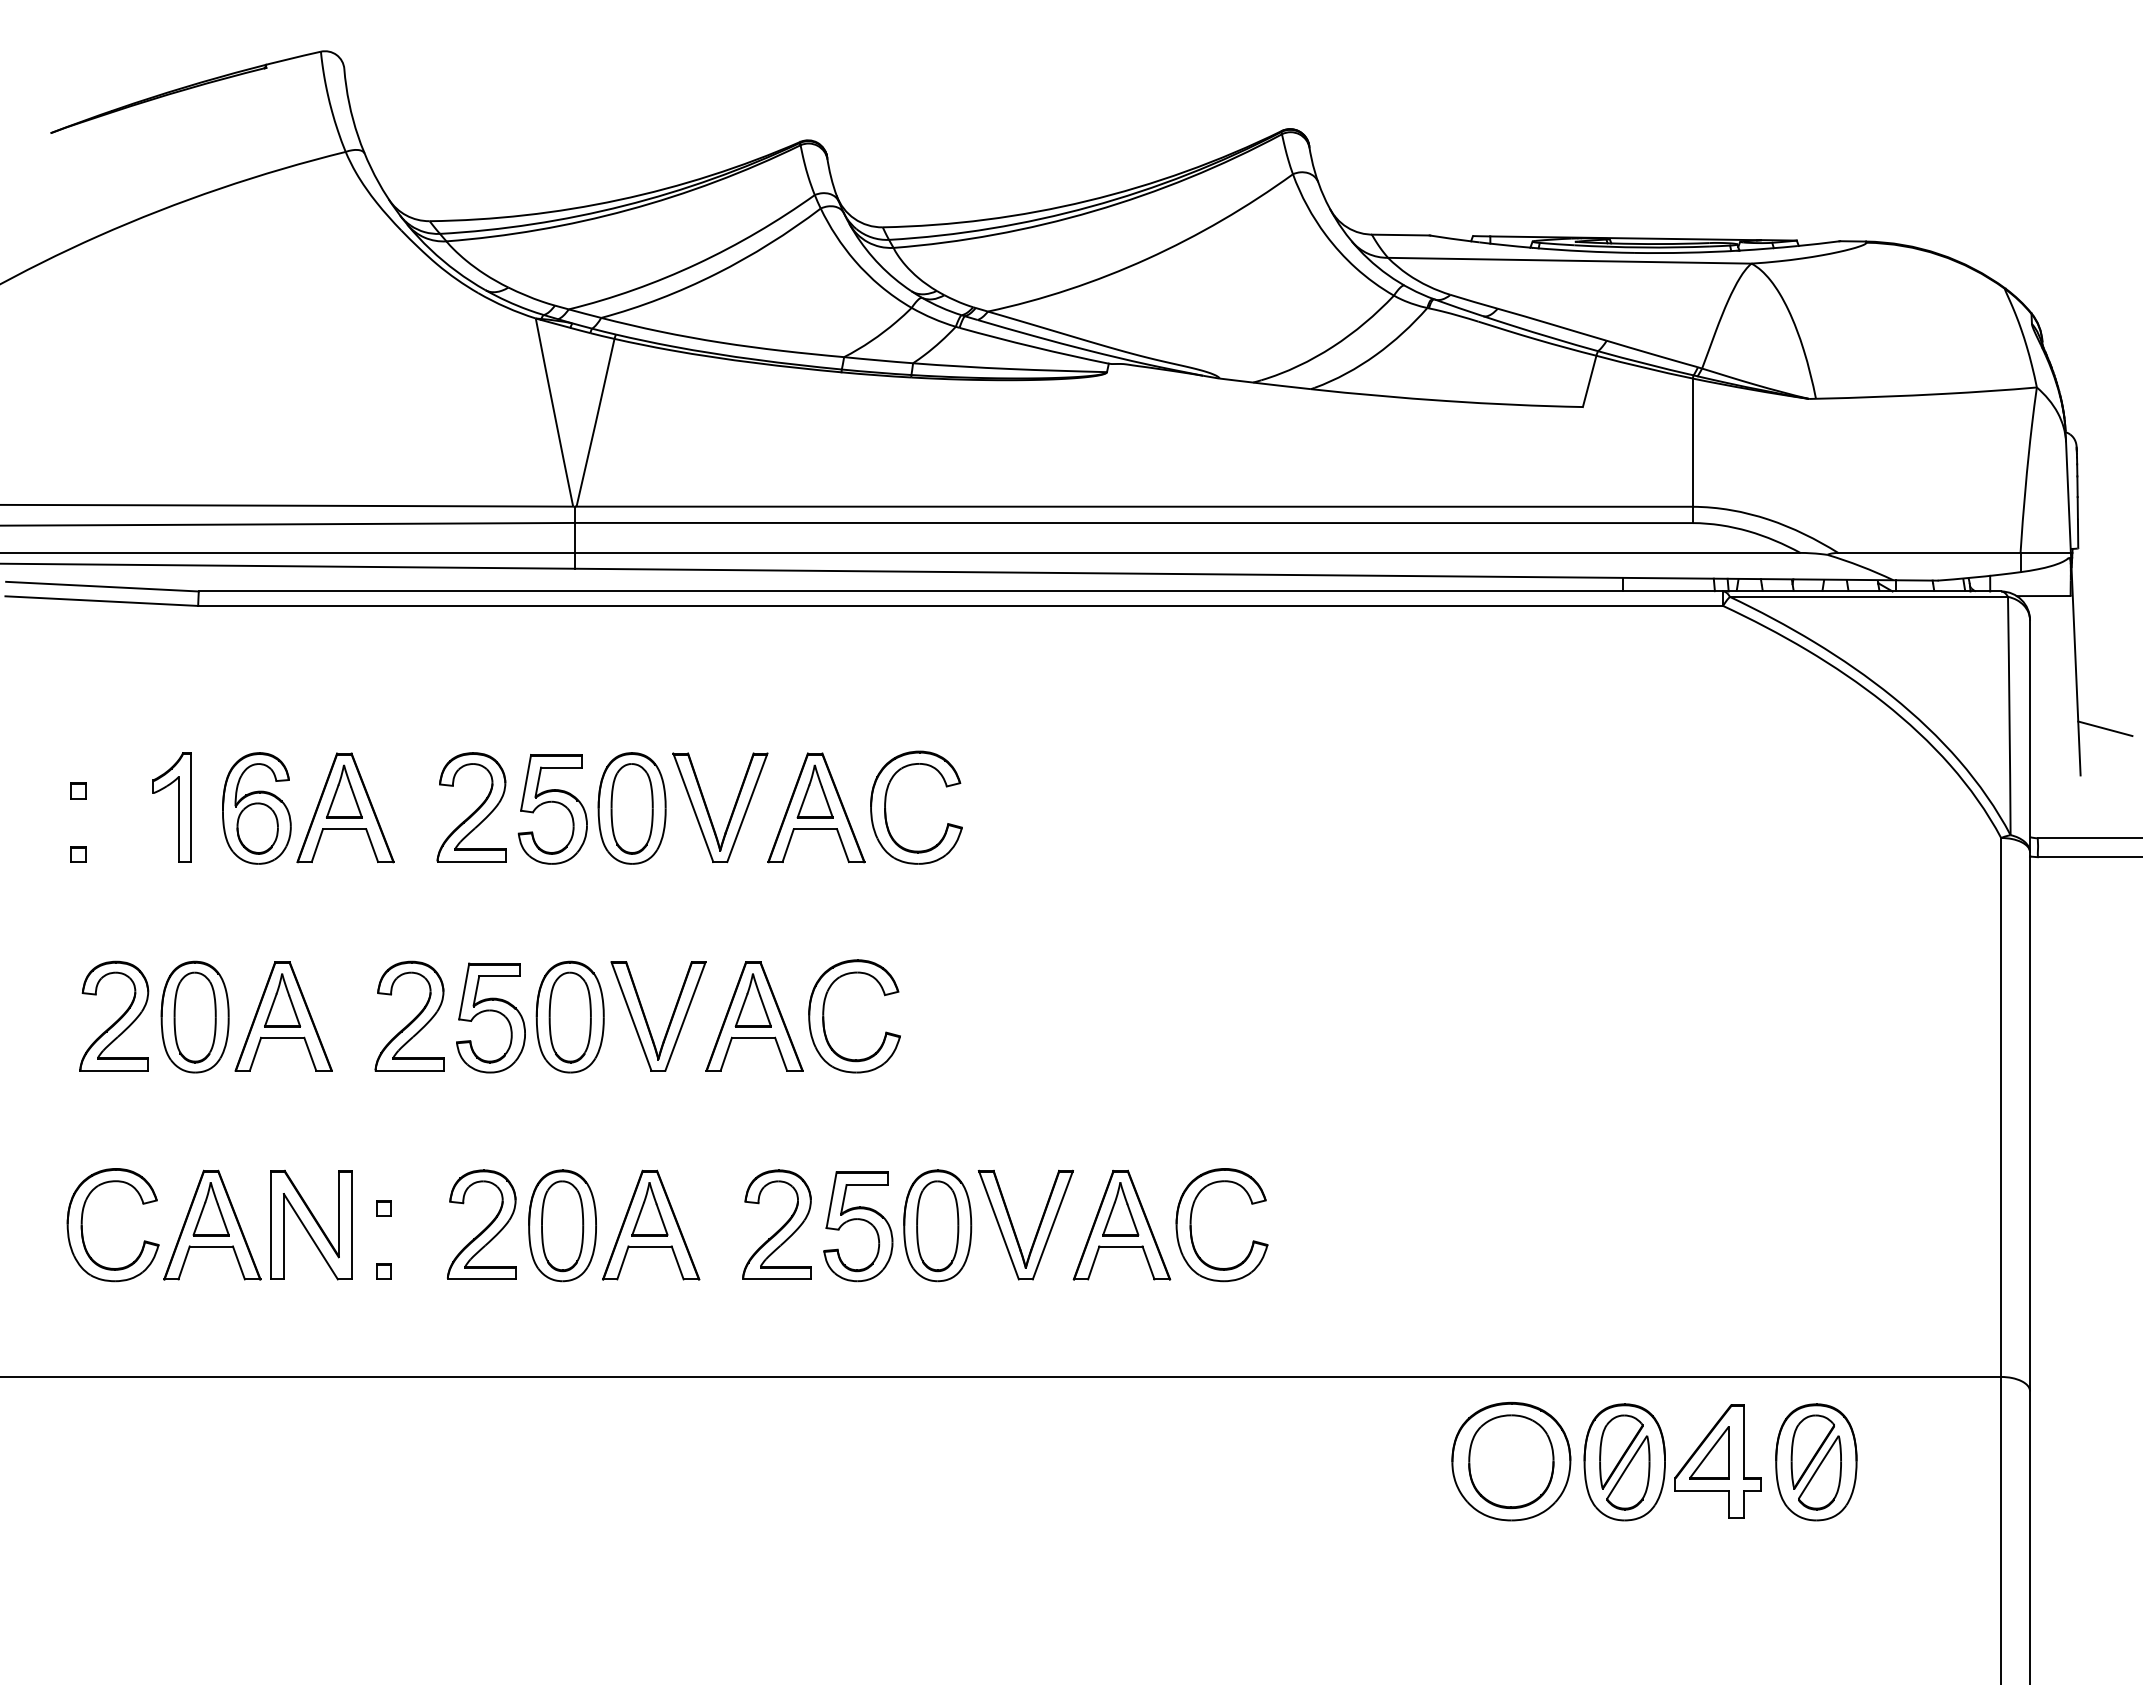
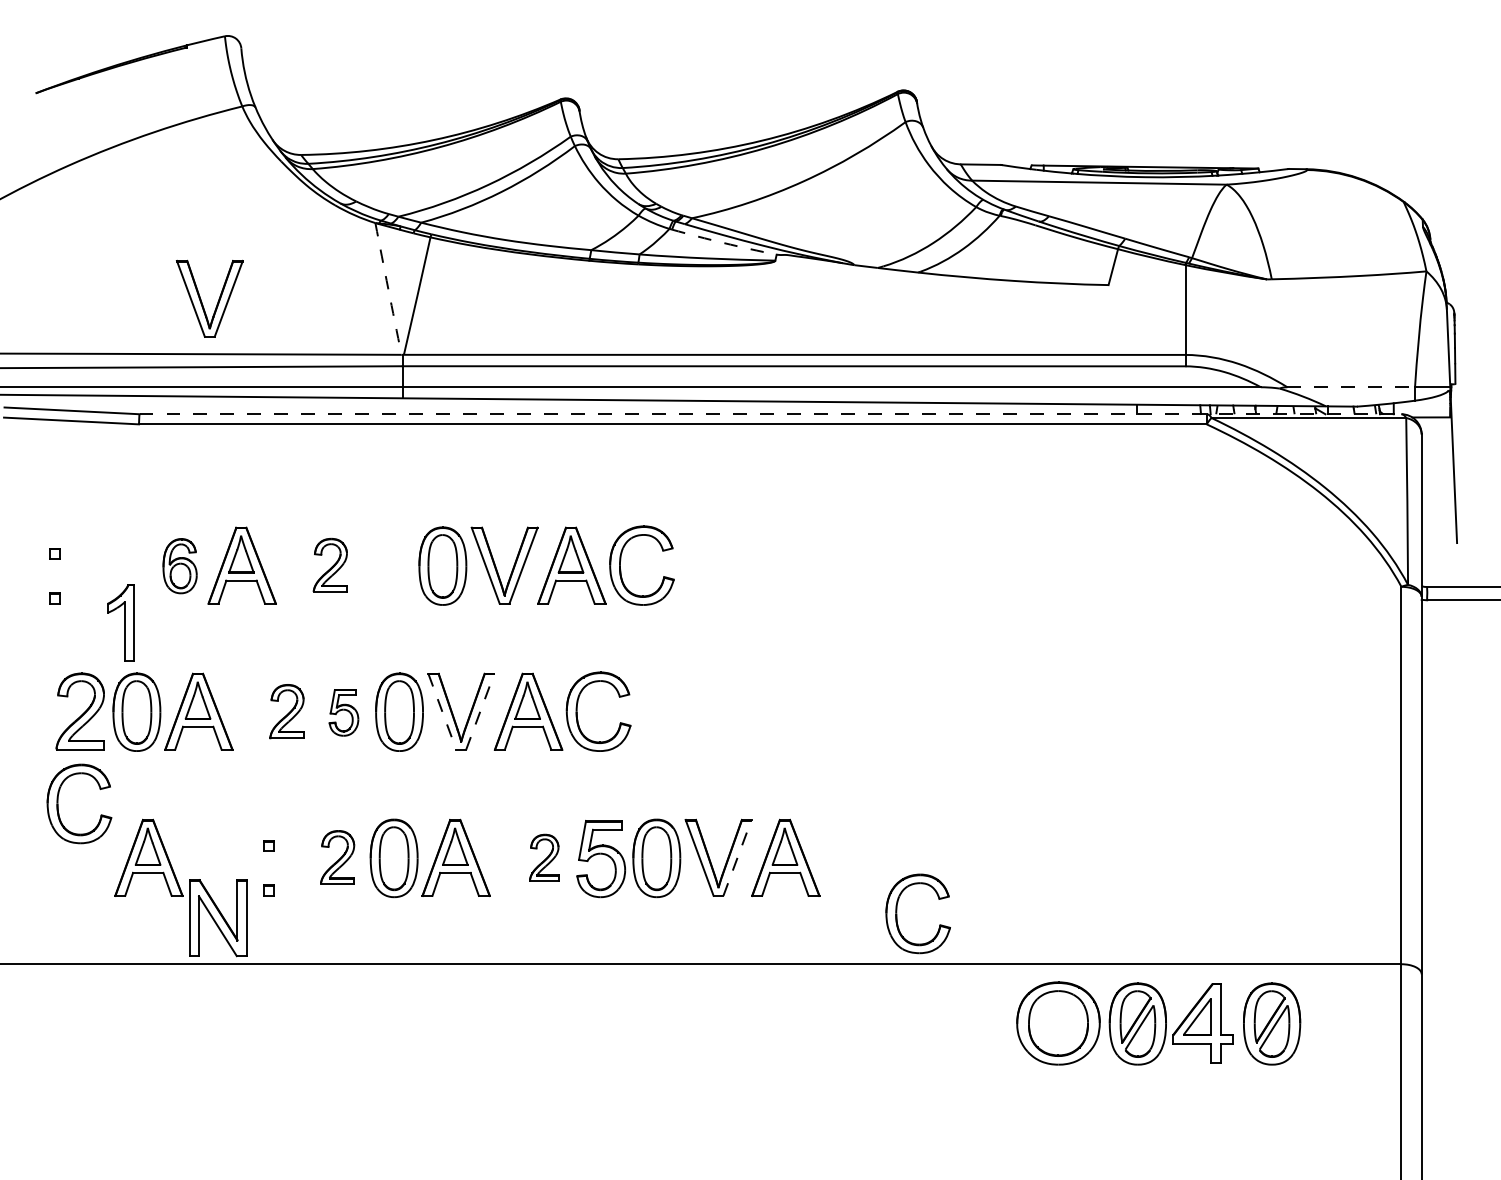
arc: (1033, 347) -> (723, 243), solid -> dashed
arc: (554, 412) -> (388, 288), solid -> dashed
part: (288, 431) -> (202, 302), added
line: (1929, 552) -> (1351, 386), solid -> dashed
line: (1100, 591) -> (770, 414), solid -> dashed
line: (2105, 728) -> (1474, 510), removed
part: (555, 803) -> (389, 562), removed
part: (178, 807) -> (125, 622), moved
part: (471, 807) -> (330, 565), size x0.7
part: (256, 808) -> (179, 566), size x0.7
part: (409, 1015) -> (286, 711), size x0.7
line: (631, 1016) -> (442, 711), solid -> dashed
line: (685, 1016) -> (480, 711), solid -> dashed
part: (490, 1017) -> (343, 712), size x0.6
part: (311, 1224) -> (218, 917), moved
part: (481, 1224) -> (337, 857), size x0.7
part: (776, 1224) -> (543, 857), size x0.6
part: (82, 1225) -> (58, 804), moved
line: (1052, 1225) -> (737, 858), solid -> dashed
part: (1191, 1225) -> (896, 914), moved

